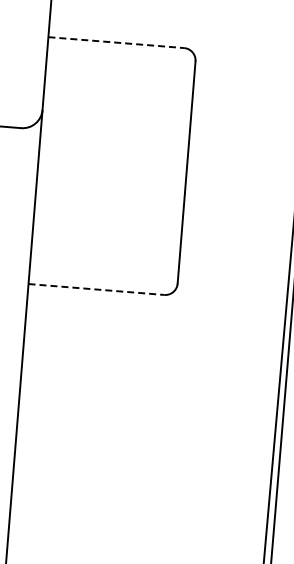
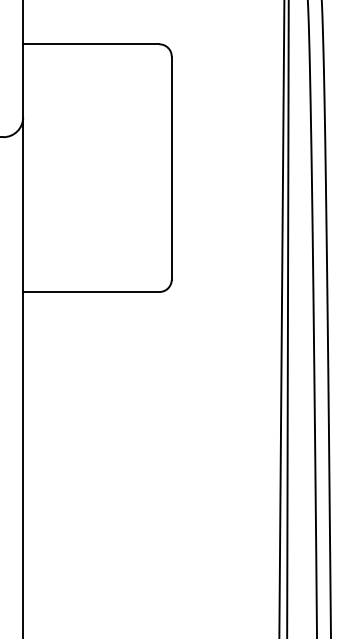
line: (116, 42) -> (91, 44), dashed -> solid
line: (96, 290) -> (91, 292), dashed -> solid

